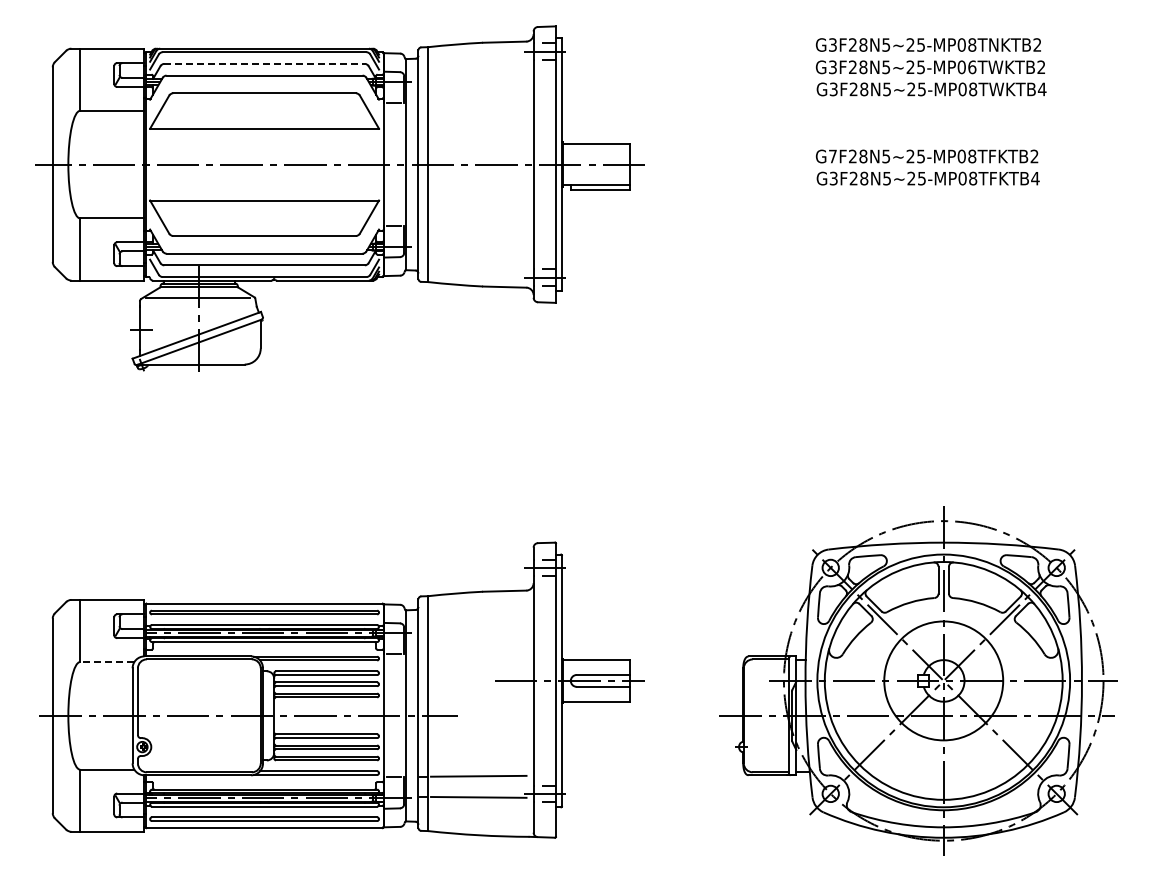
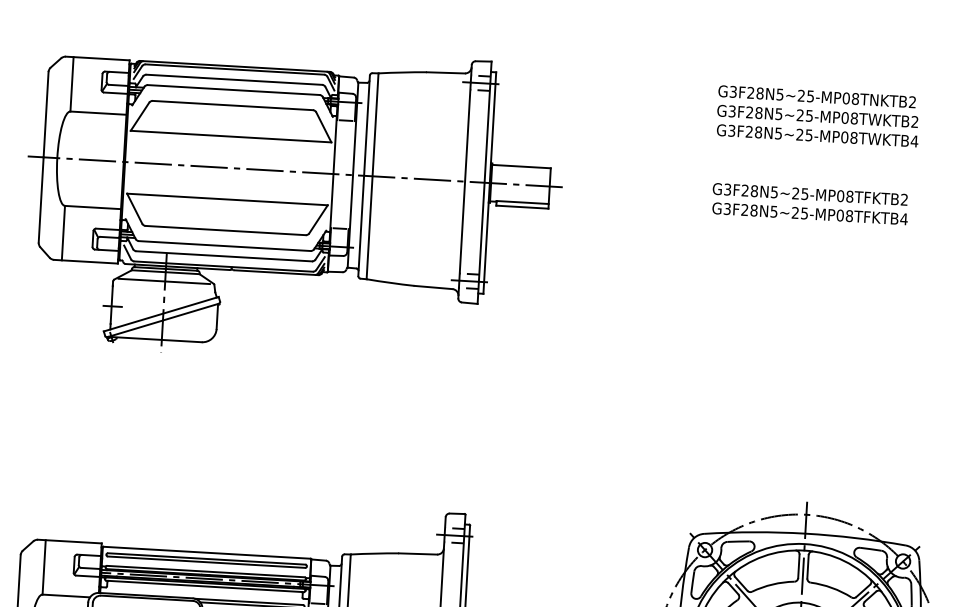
line: (265, 63) -> (235, 79), dashed -> solid
text: (972, 66) -> (854, 117), G3F28N5~25-MP06TWKTB2 -> G3F28N5~25-MP08TWKTB2
text: (832, 156) -> (727, 189), G7F28N5~25-MP08TFKTB2 -> G3F28N5~25-MP08TFKTB2
line: (106, 662) -> (65, 596), dashed -> solid

